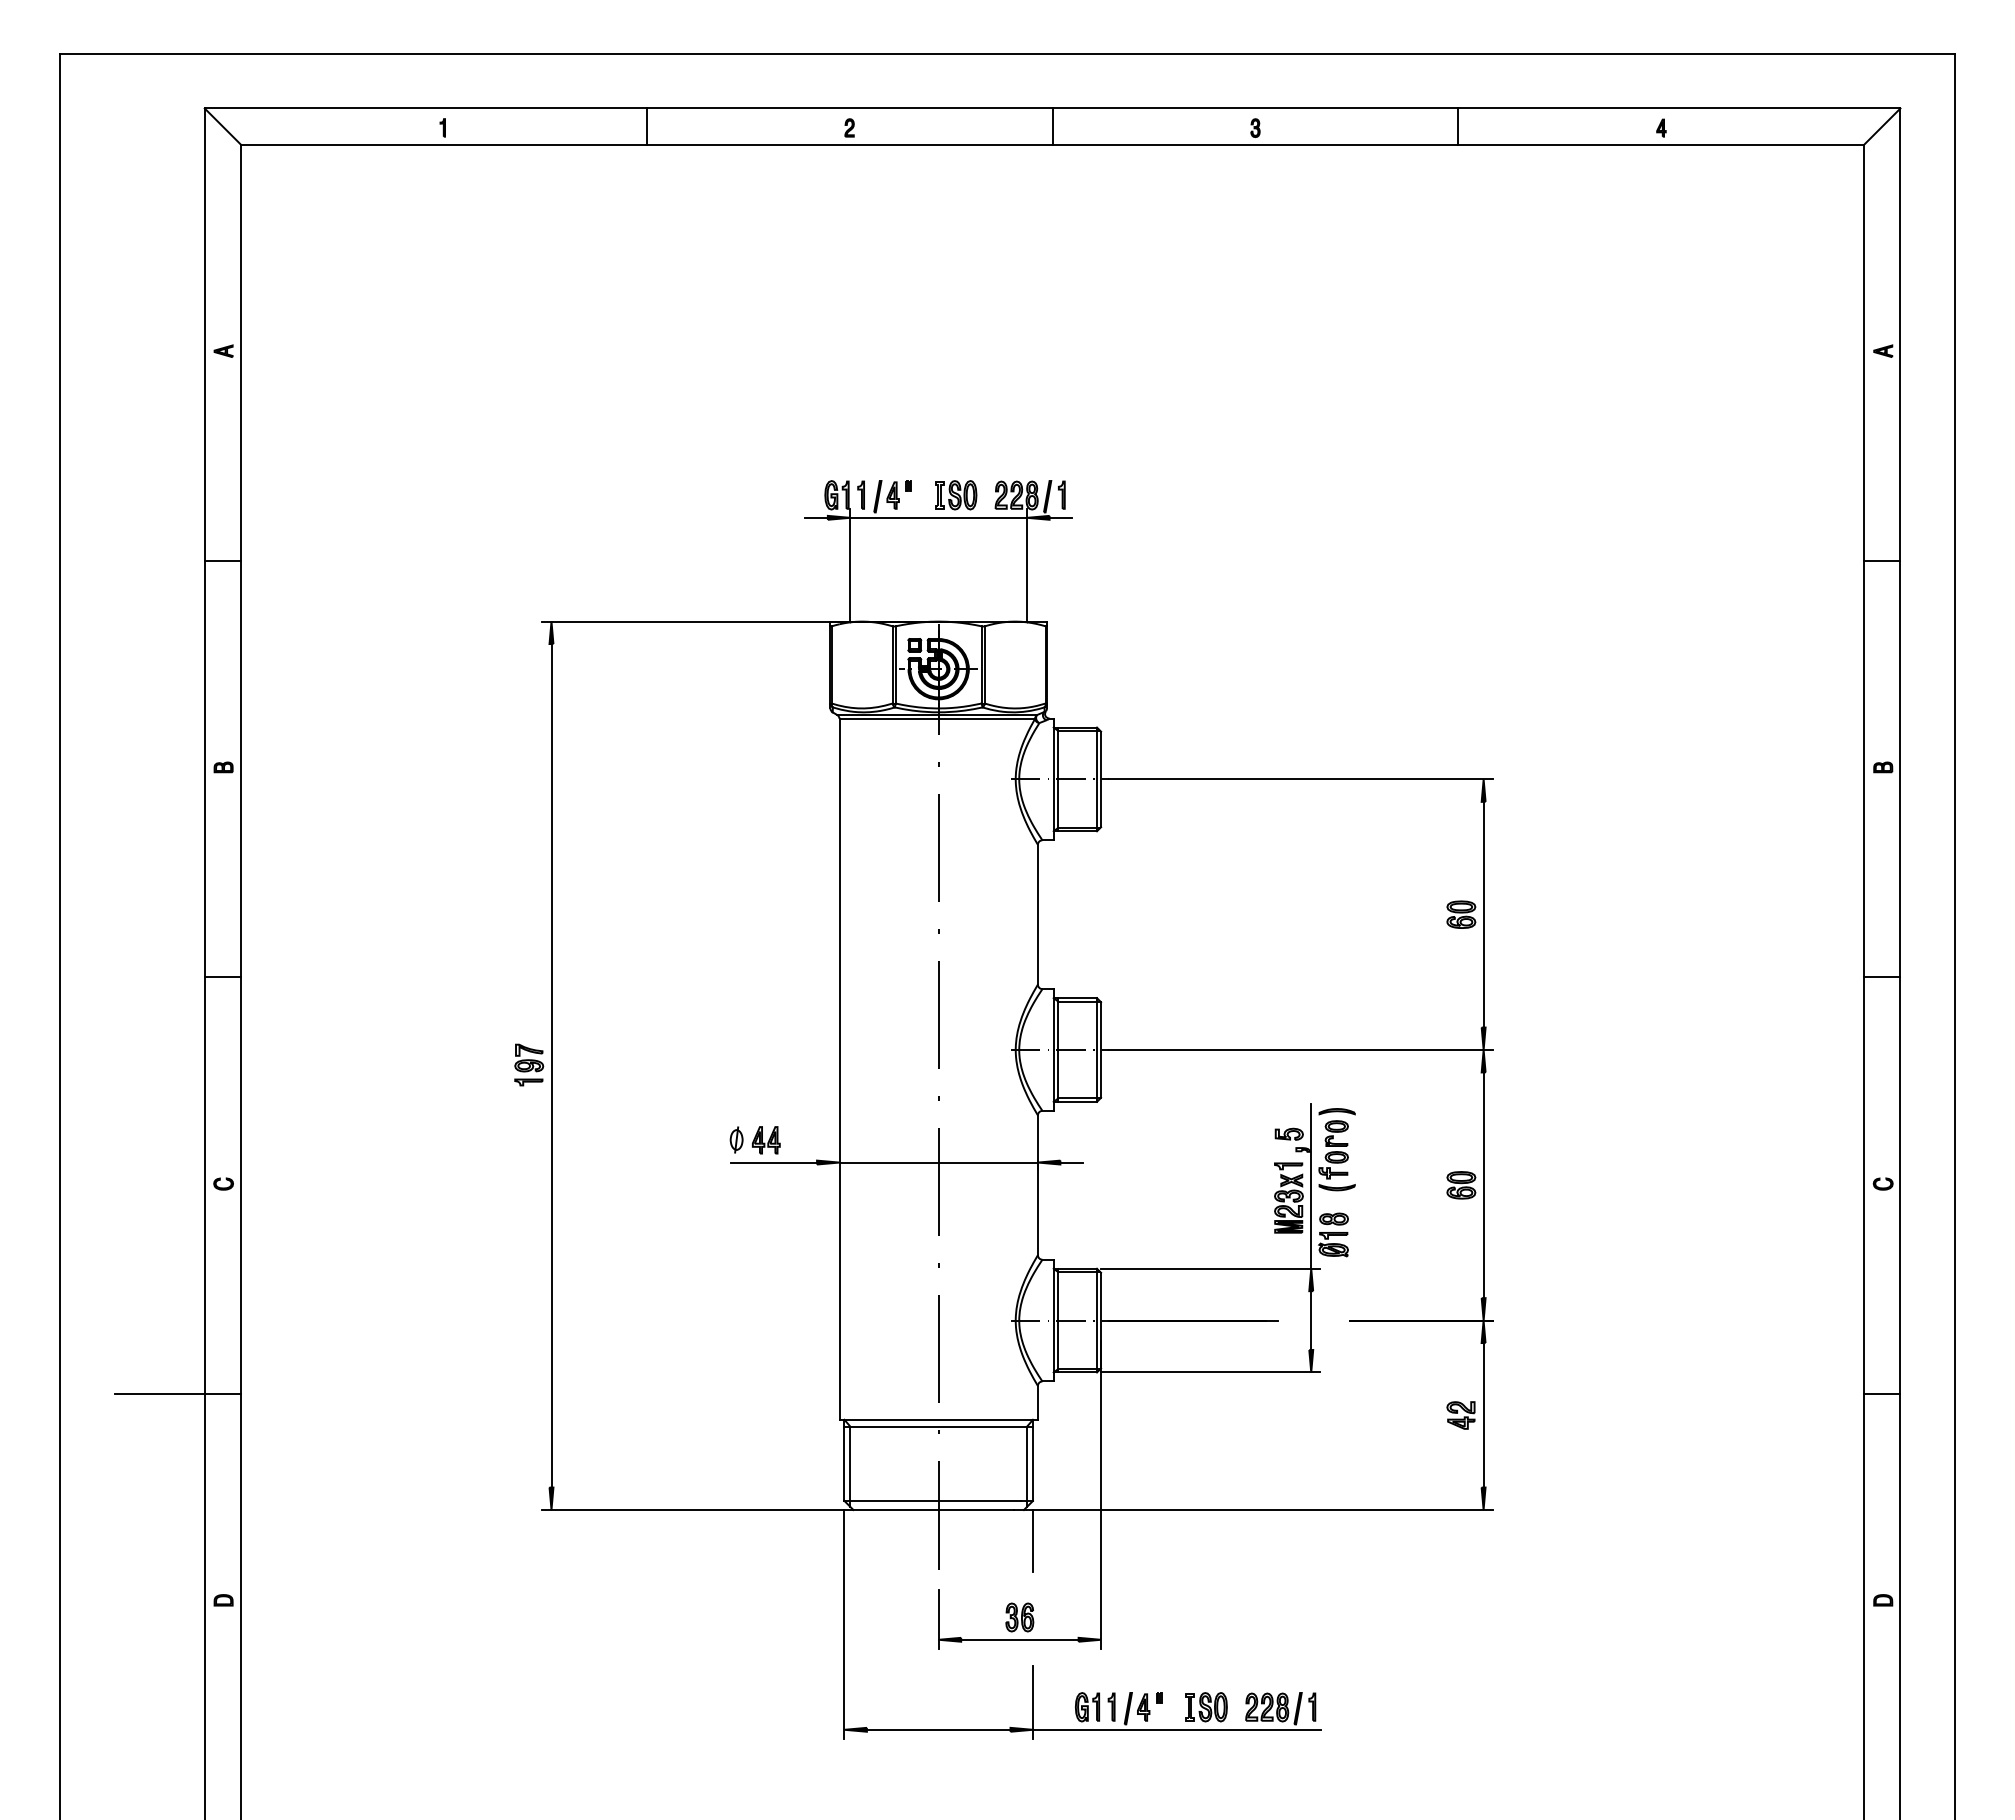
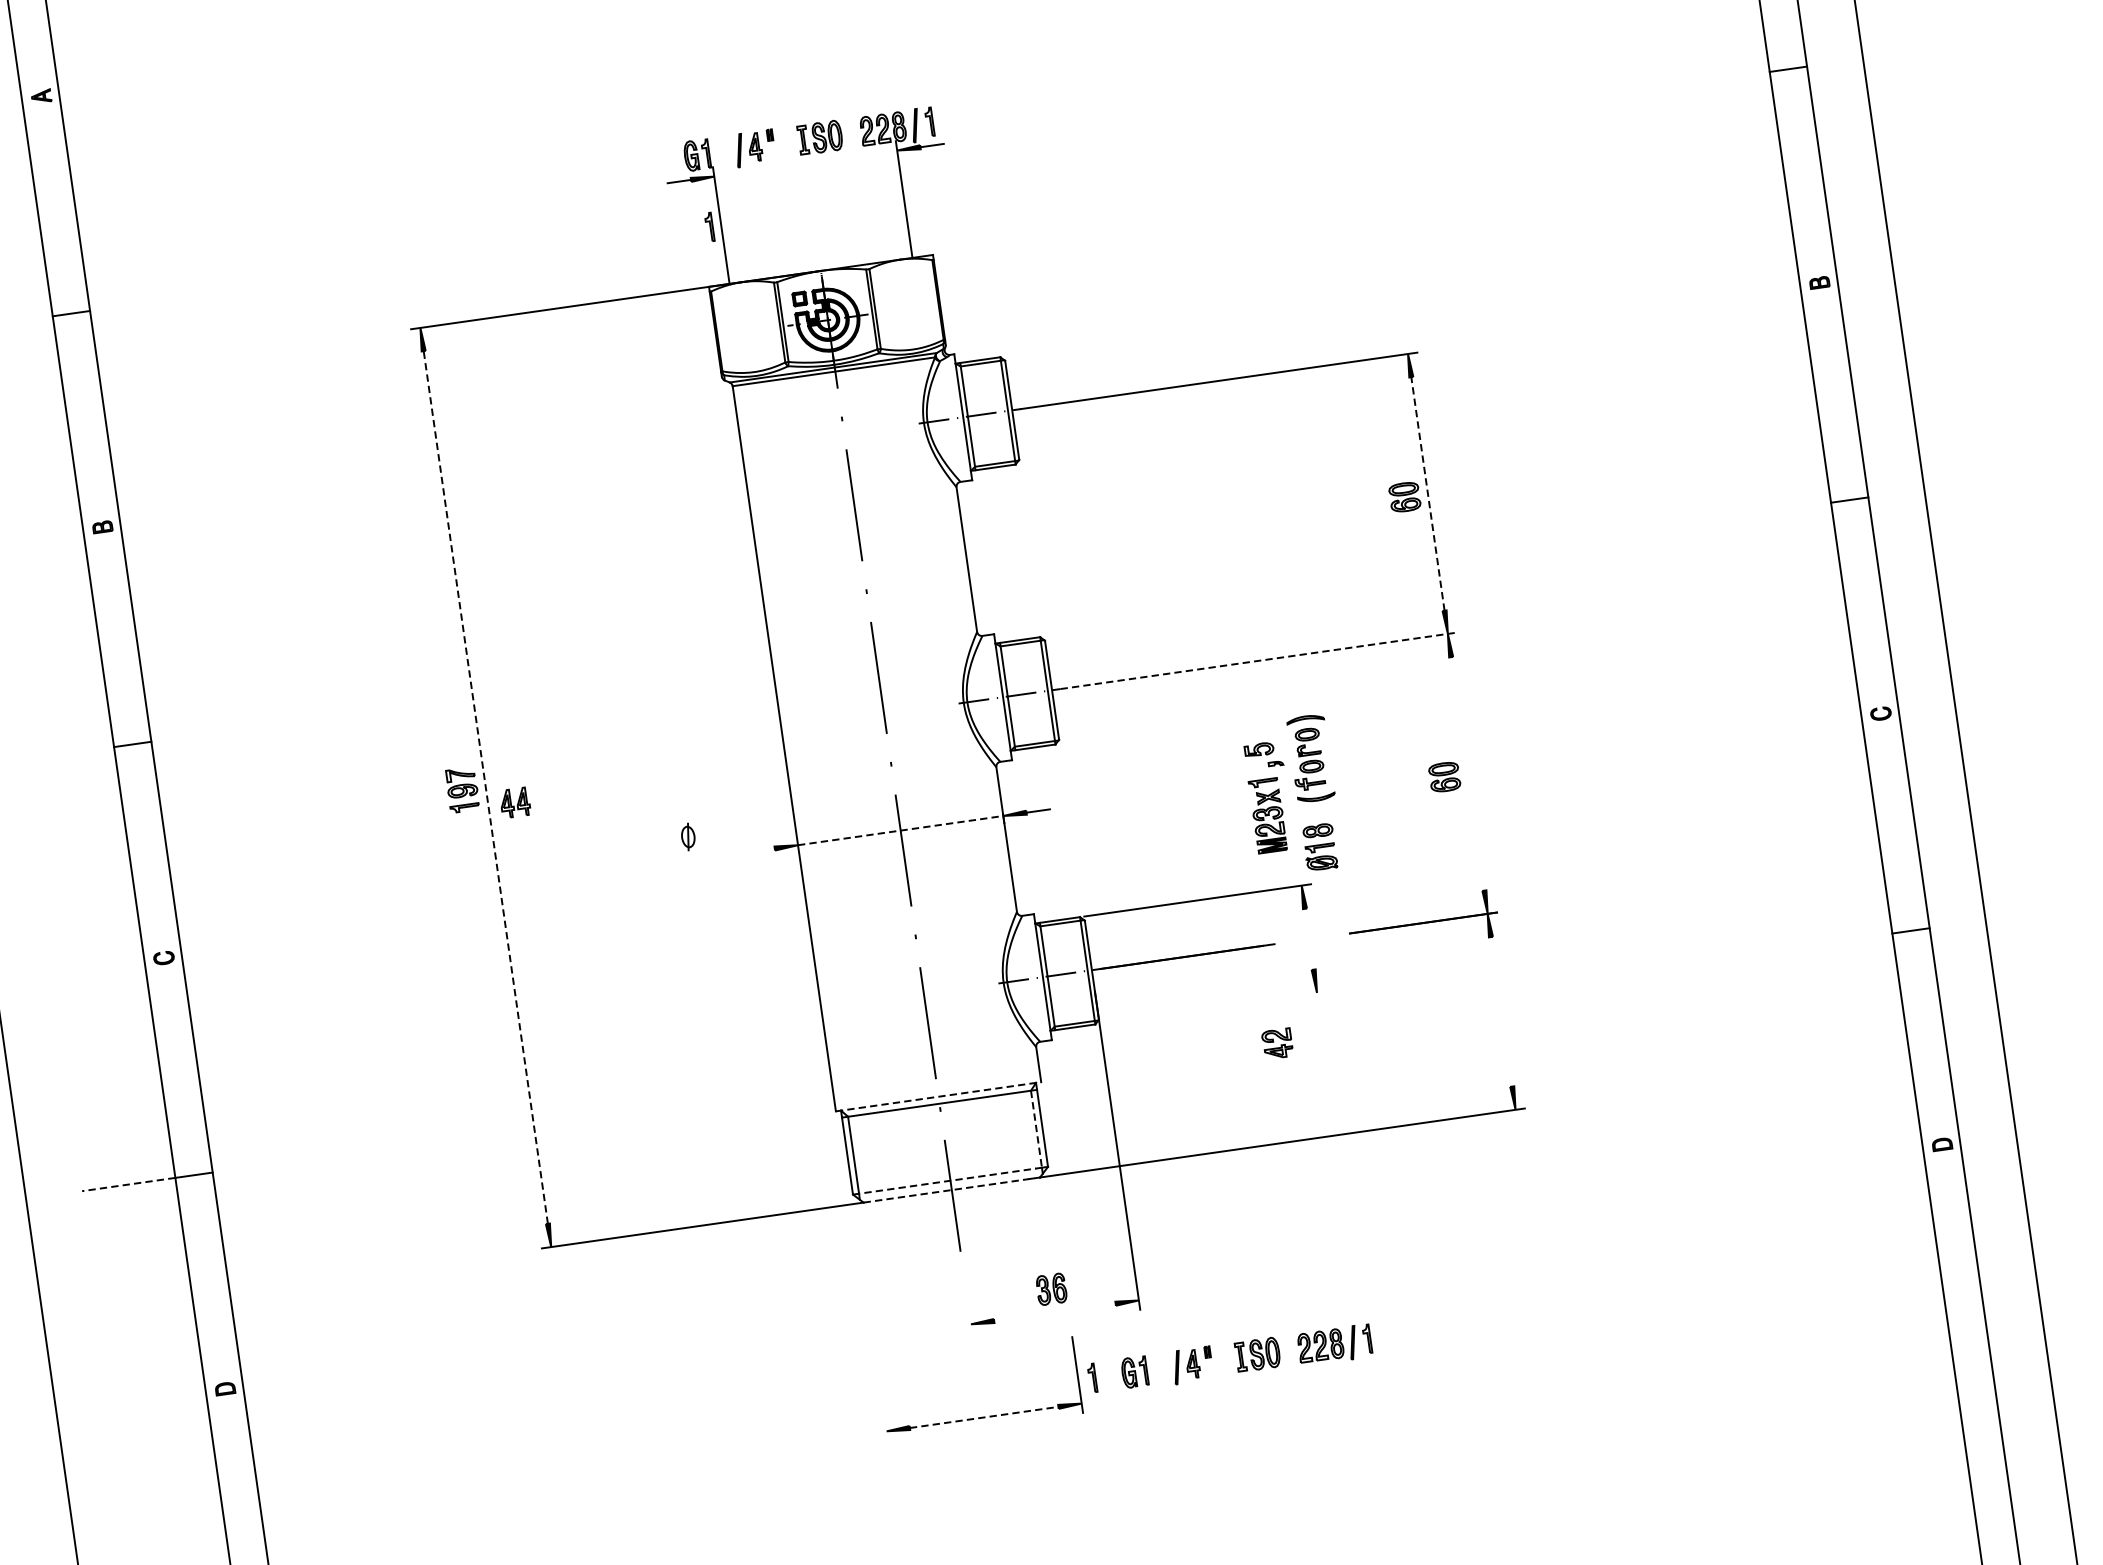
part: (860, 494) -> (708, 226), moved
line: (938, 517) -> (805, 163), removed
line: (1483, 914) -> (1427, 493), solid -> dashed
line: (1300, 1050) -> (1258, 661), solid -> dashed
line: (551, 1065) -> (485, 787), solid -> dashed
part: (765, 1140) -> (514, 803), moved
line: (773, 1162) -> (729, 854), removed
line: (939, 1162) -> (901, 830), solid -> dashed
line: (1483, 1185) -> (1467, 774), removed
line: (1311, 1186) -> (1289, 800), removed
line: (1311, 1320) -> (1309, 939), removed
line: (1210, 1372) -> (1212, 1007), removed
line: (159, 1393) -> (128, 1184), solid -> dashed
part: (1460, 1415) -> (1277, 1044), moved
line: (1483, 1415) -> (1501, 1012), removed
line: (939, 1419) -> (939, 1096), solid -> dashed
line: (1027, 1464) -> (1036, 1129), solid -> dashed
line: (933, 1500) -> (945, 1180), solid -> dashed
line: (933, 1510) -> (946, 1191), solid -> dashed
line: (1032, 1541) -> (1053, 1208), removed
line: (938, 1619) -> (967, 1303), removed
line: (844, 1624) -> (871, 1322), removed
line: (1019, 1639) -> (1054, 1312), removed
part: (1111, 1706) -> (1092, 1377), moved
line: (938, 1729) -> (983, 1417), solid -> dashed
line: (1176, 1729) -> (1230, 1382), removed

